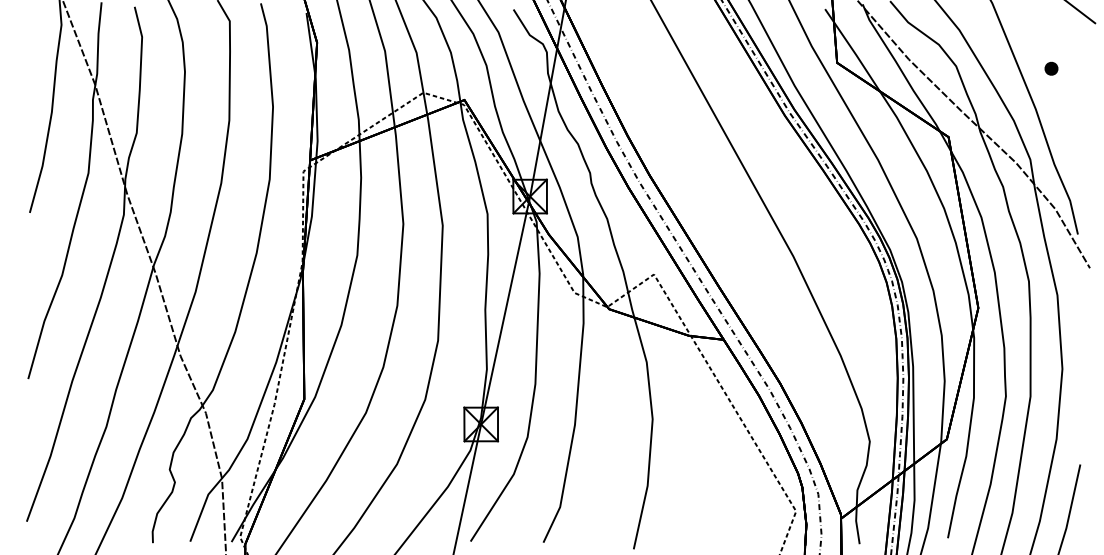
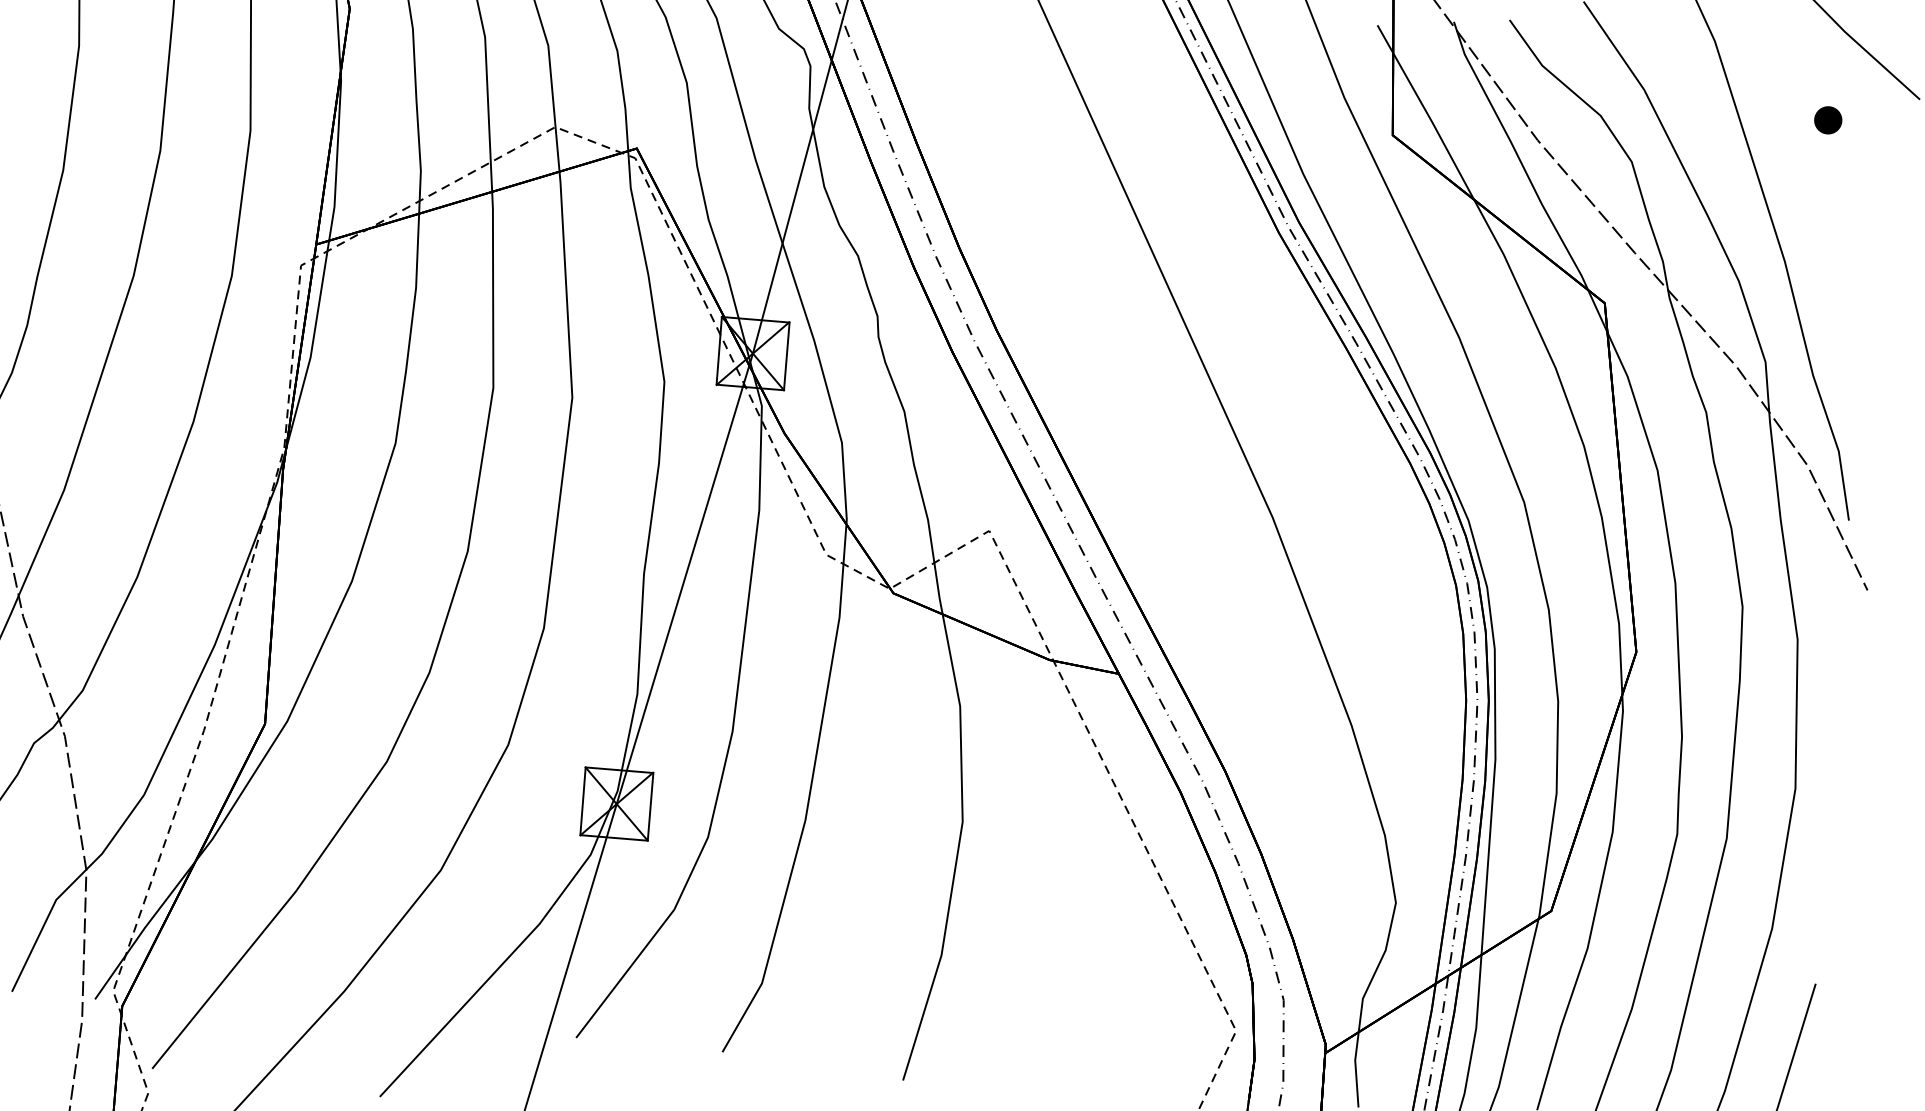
part: (1051, 68) -> (1828, 119), moved

